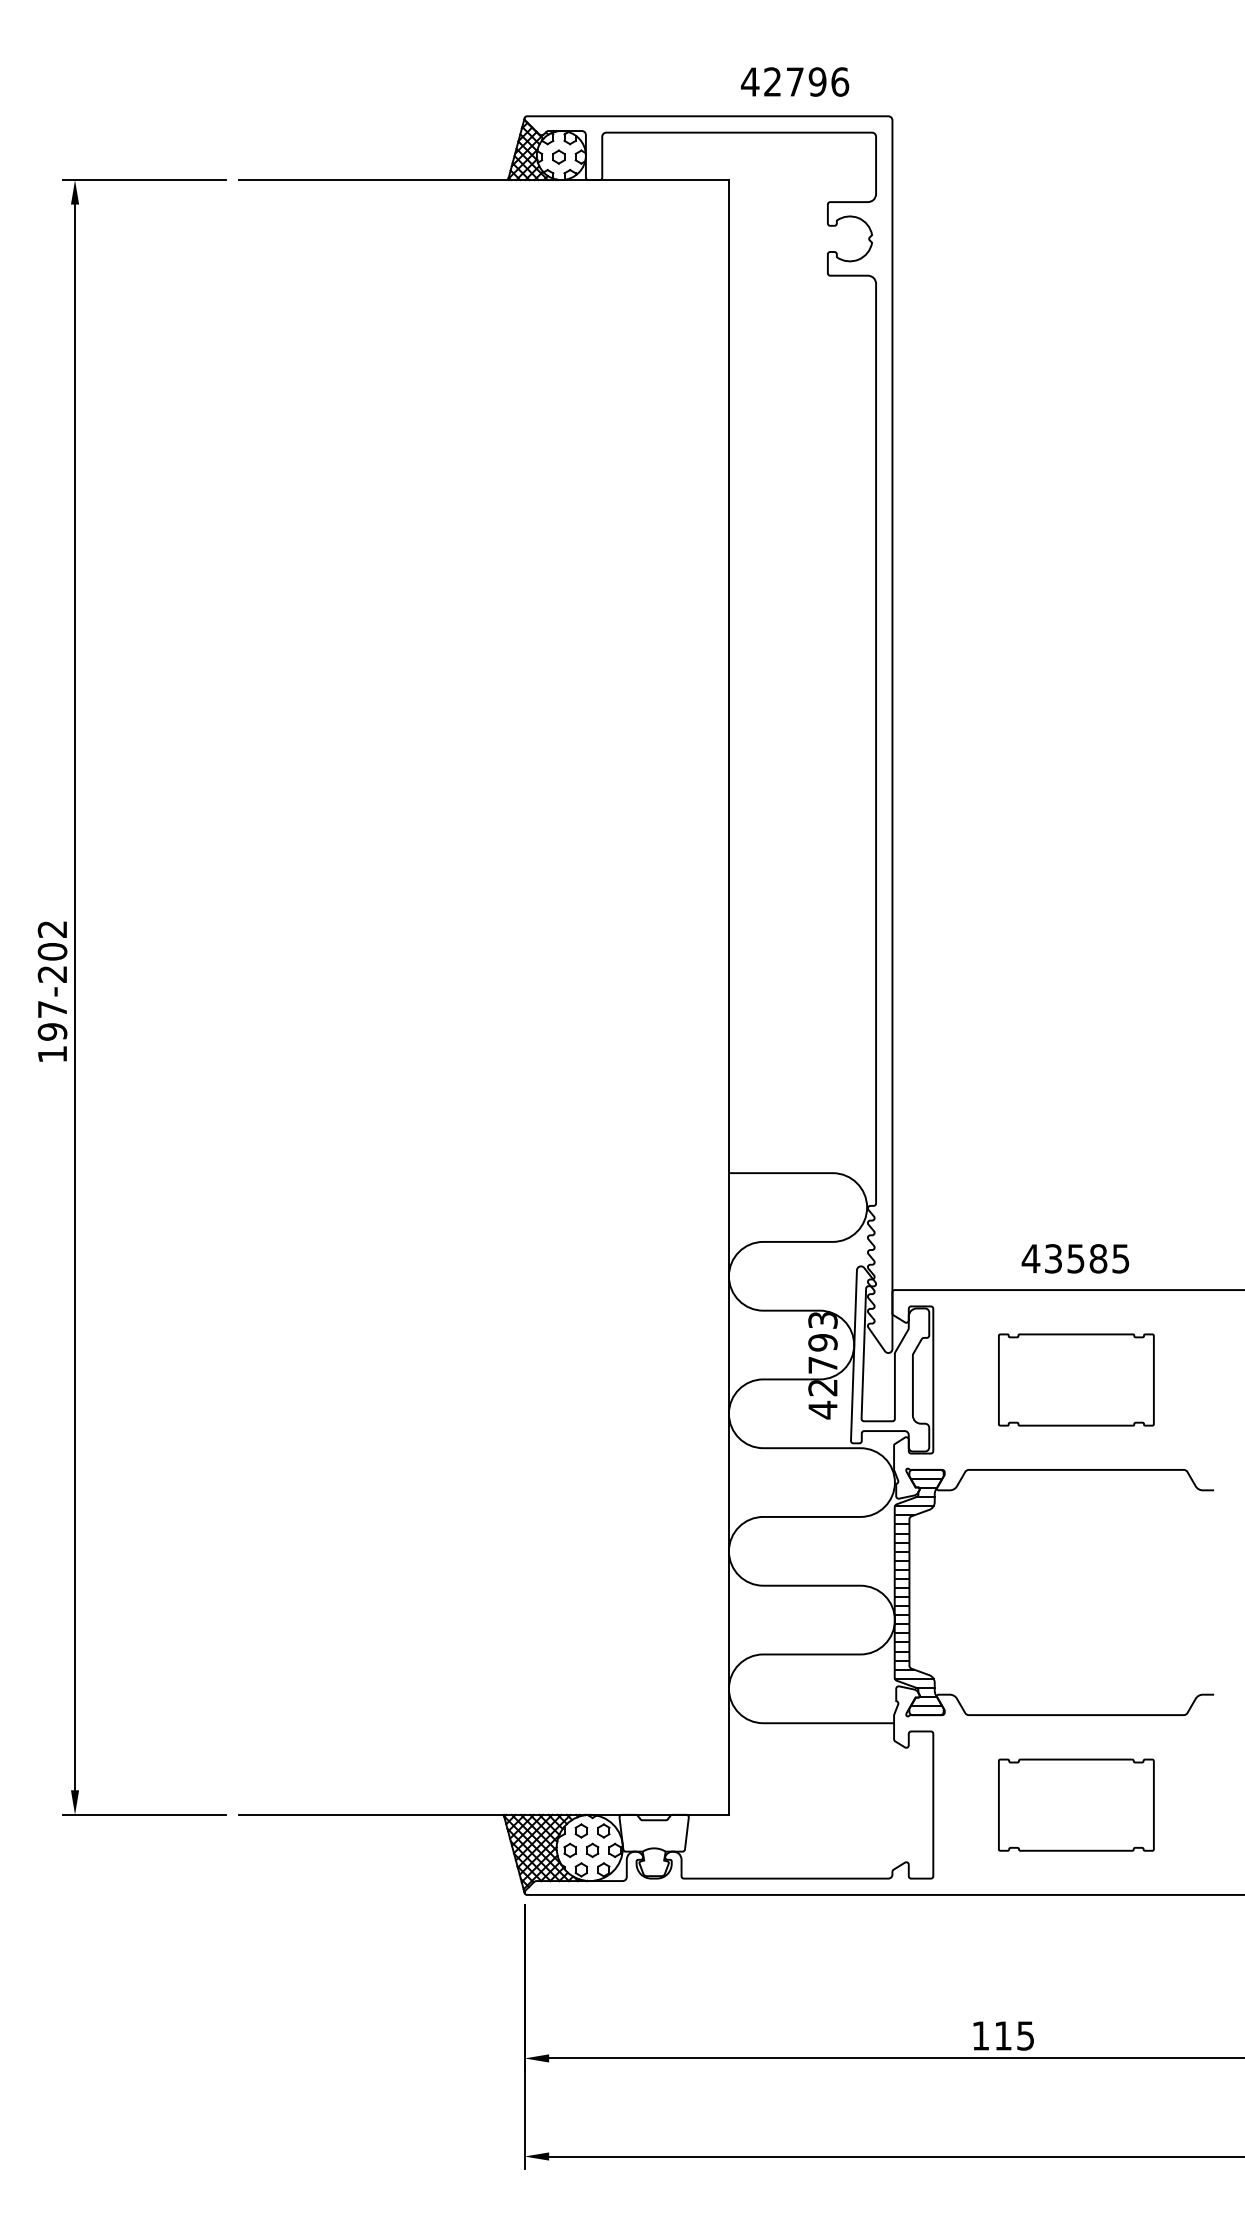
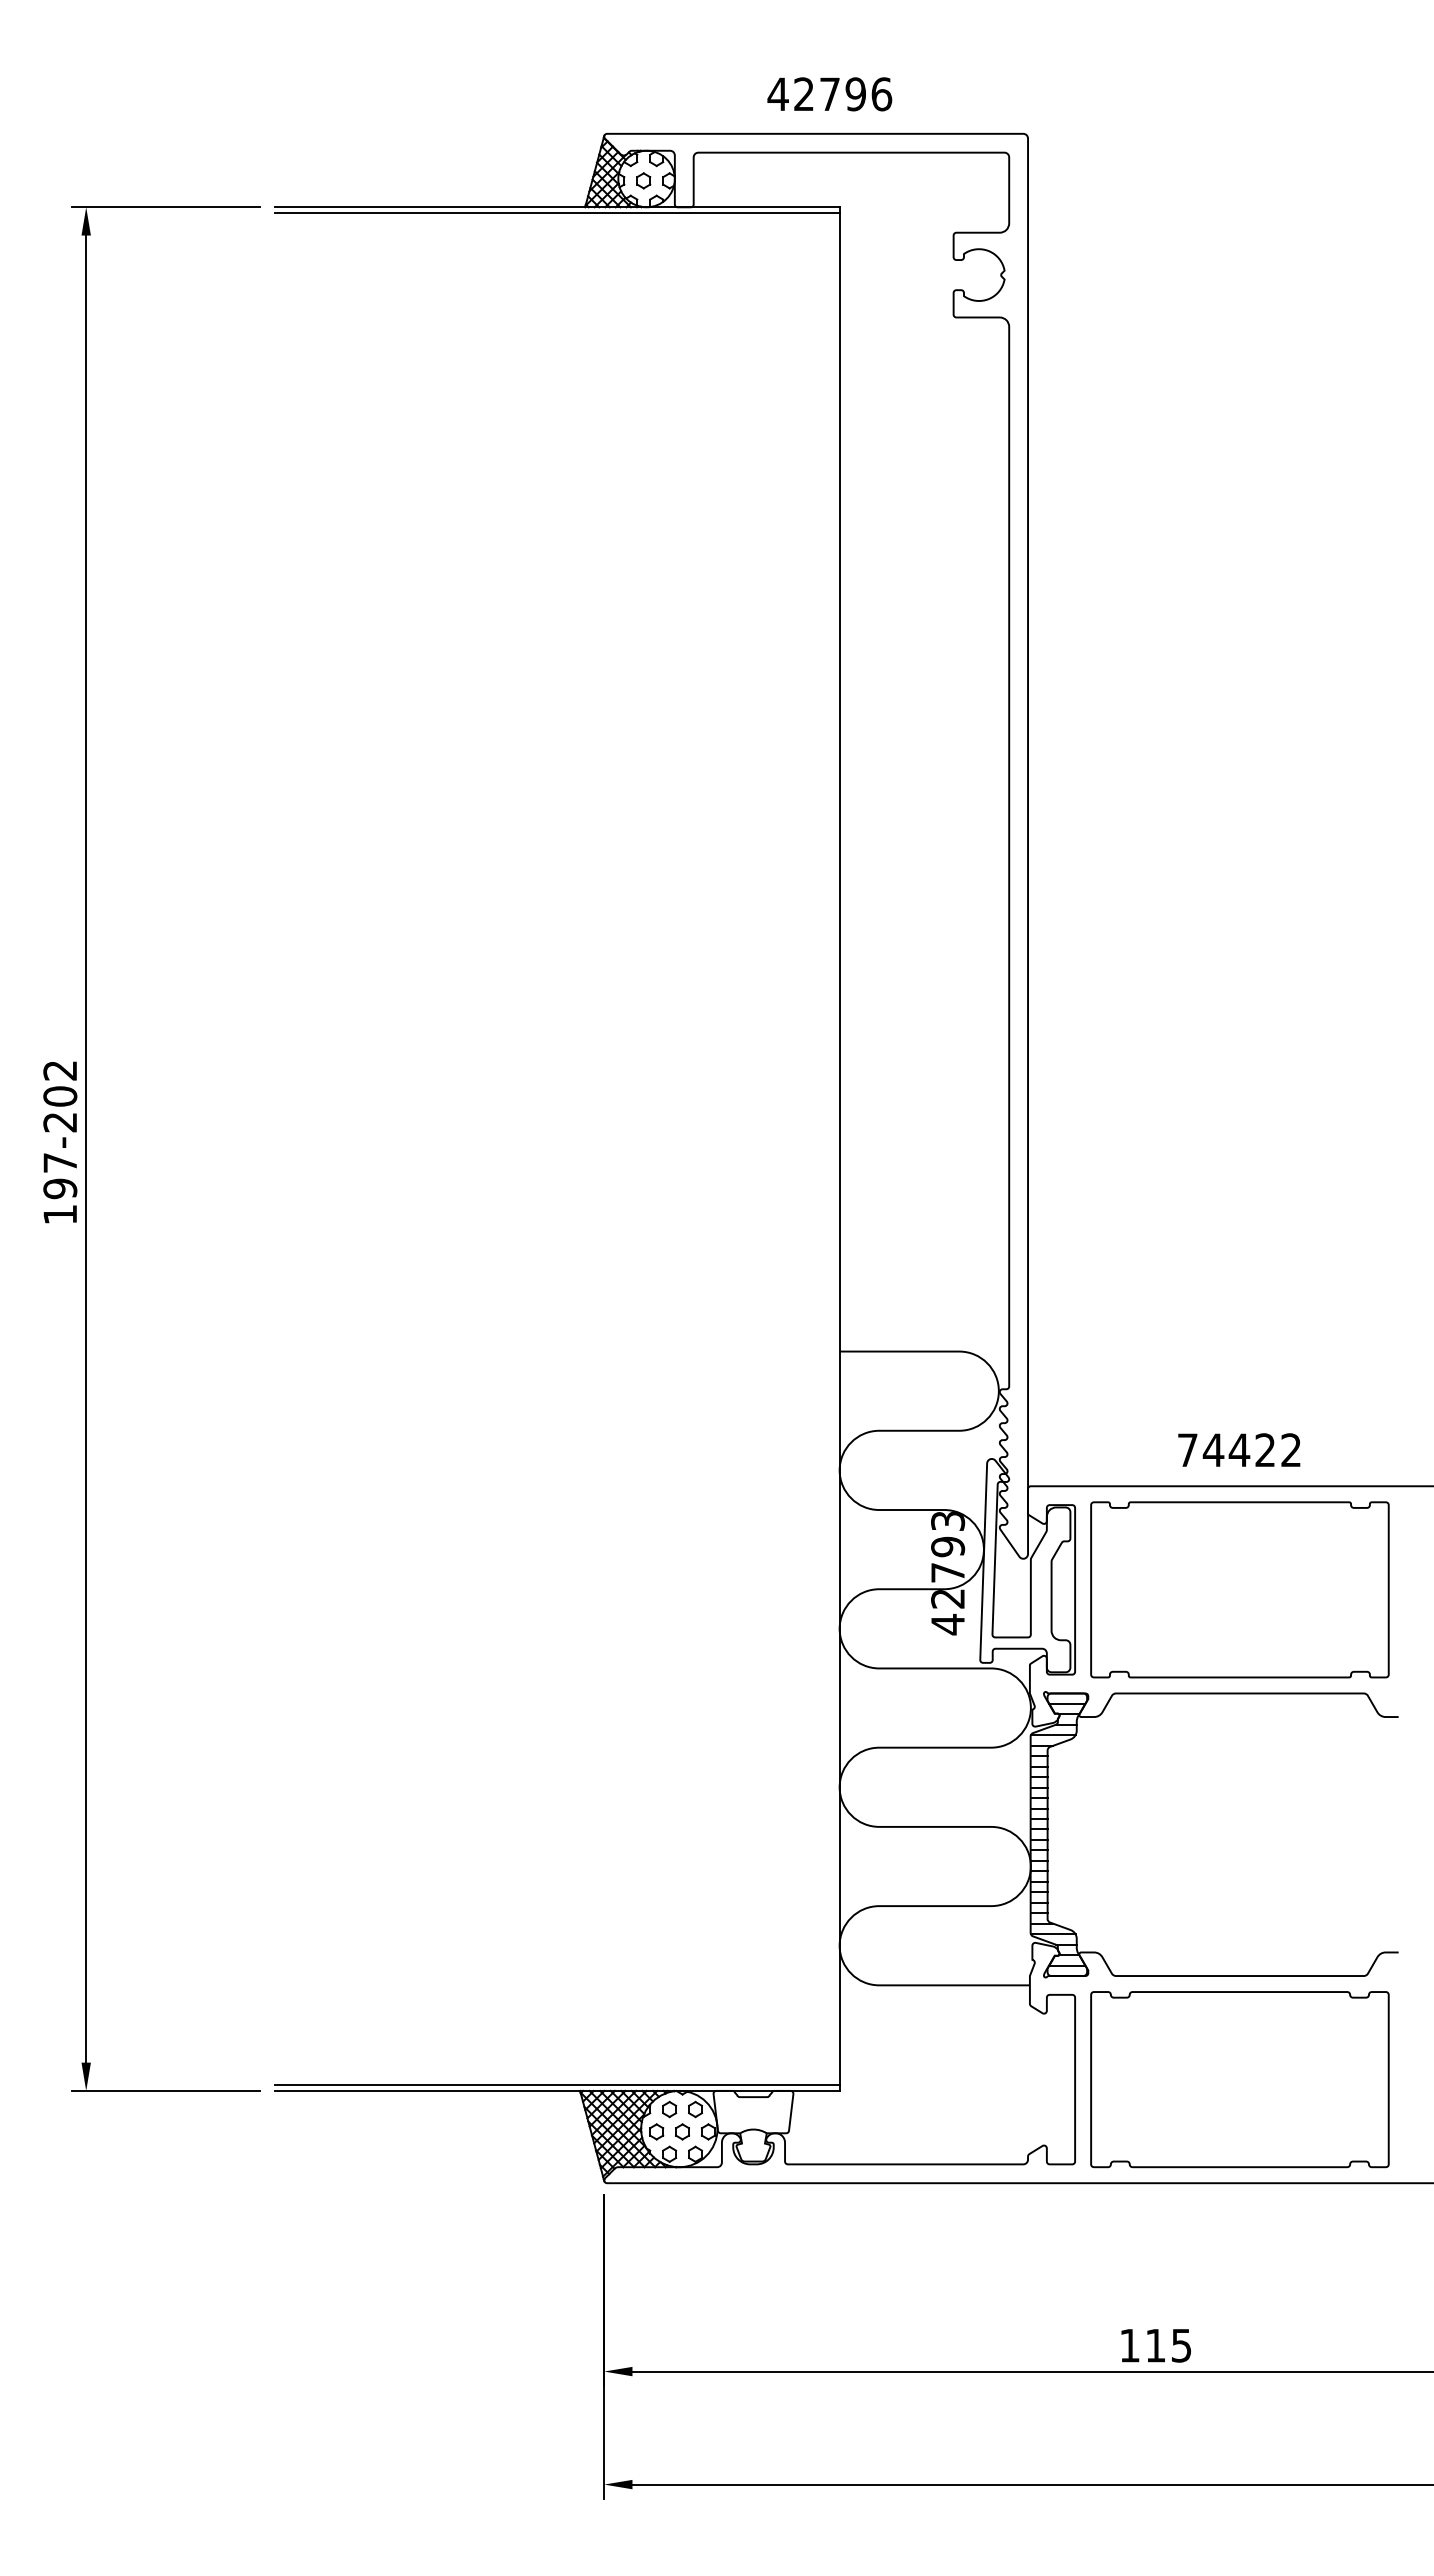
text: (794, 82) -> (829, 94), moved
line: (483, 184) -> (556, 212), added
text: (1075, 1259) -> (1238, 1450), 43585 -> 74422
part: (1075, 1379) -> (1239, 1589), size x1.67
part: (1075, 1804) -> (1239, 2079), size x1.67
line: (483, 1810) -> (556, 2085), added

